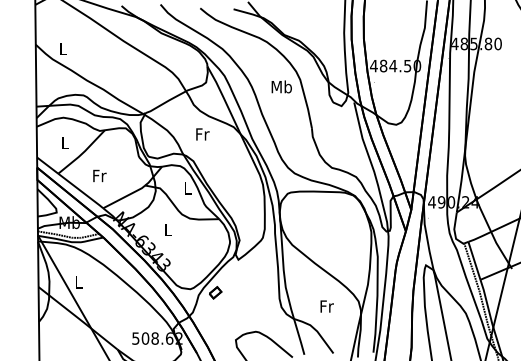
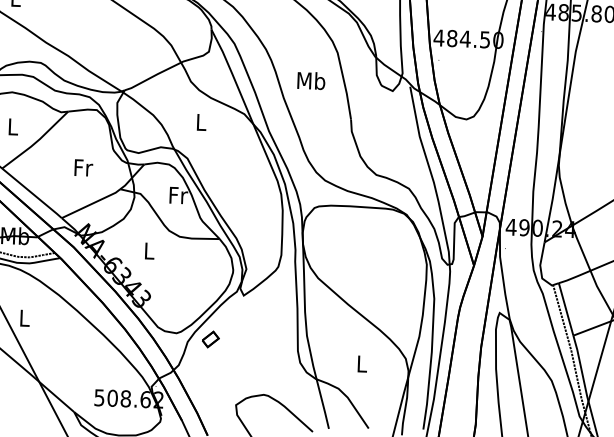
text: (281, 86) -> (310, 80), moved
text: (202, 134) -> (201, 122), Fr -> L
text: (99, 175) -> (83, 167), moved
text: (187, 188) -> (177, 195), L -> Fr
text: (326, 306) -> (361, 364), Fr -> L

